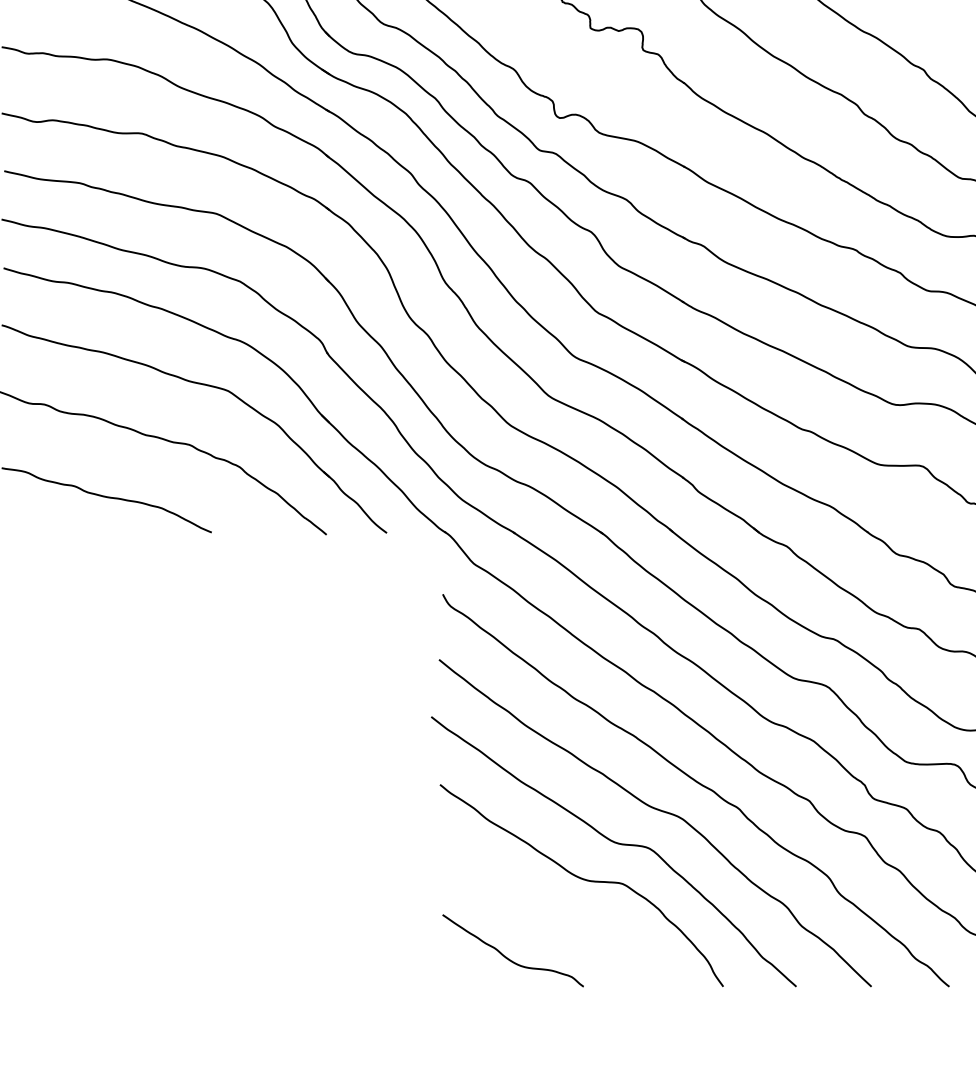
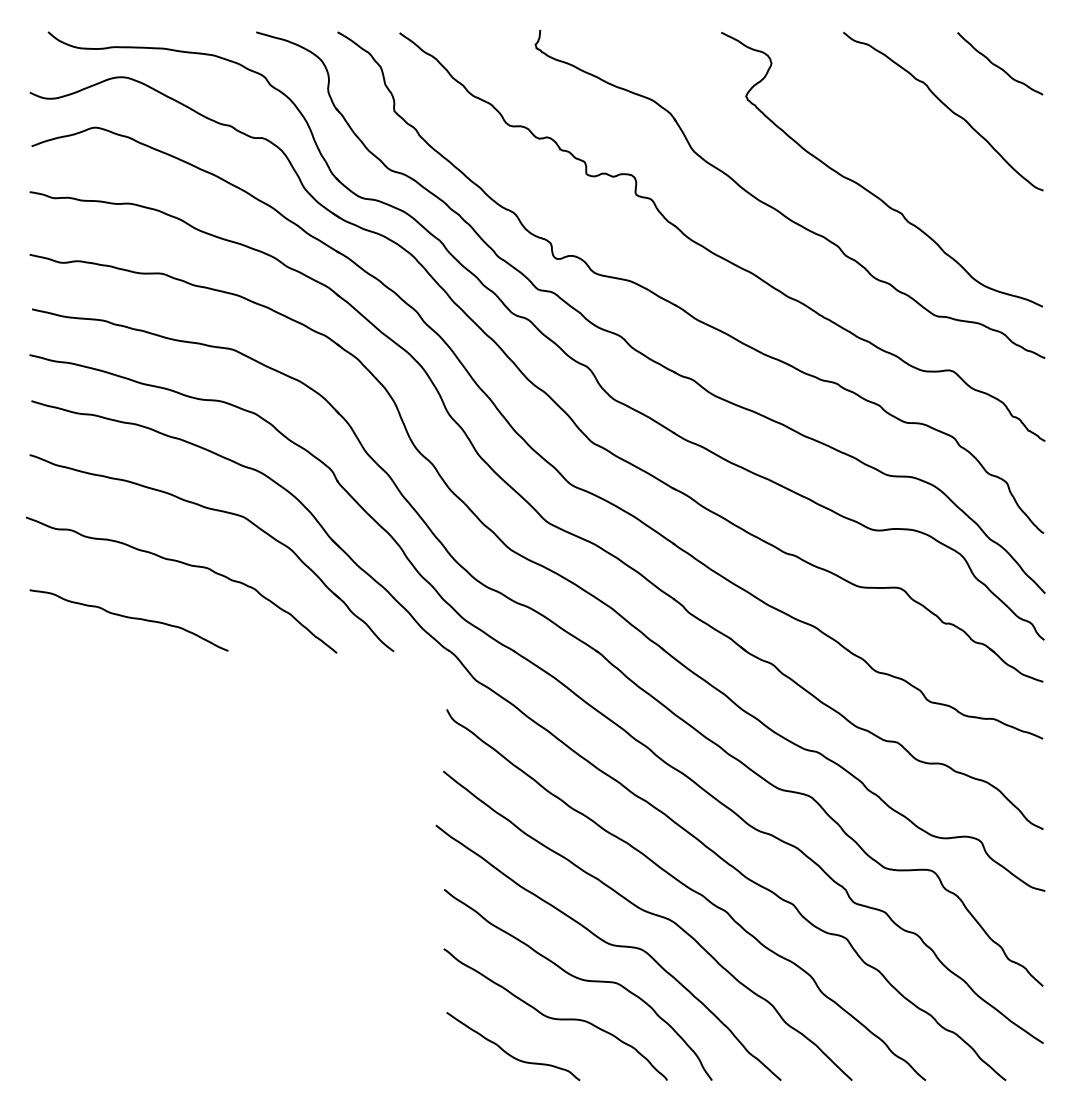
curve: (555, 920) -> (553, 1017), added

